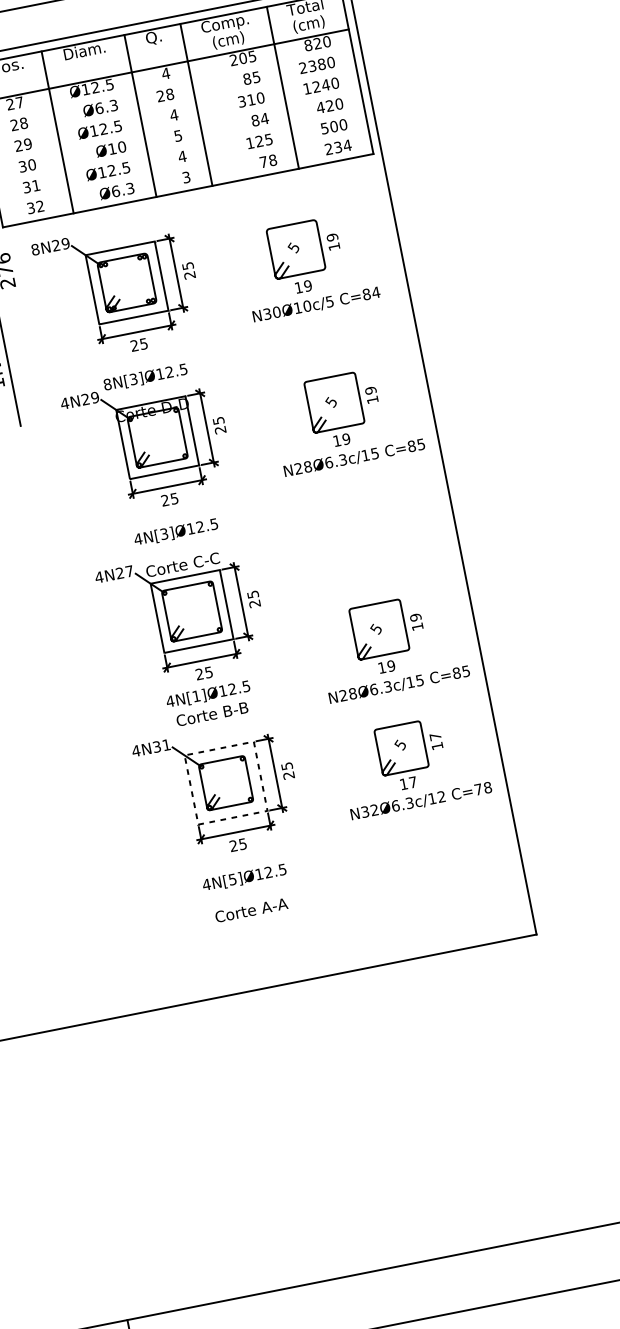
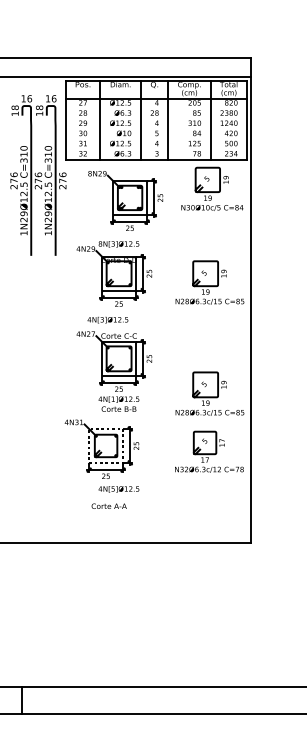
part: (308, 265) -> (212, 188), moved
part: (118, 290) -> (125, 200), moved
text: (174, 531) -> (107, 319), moved
part: (217, 790) -> (101, 448), moved
text: (249, 909) -> (108, 505), moved

